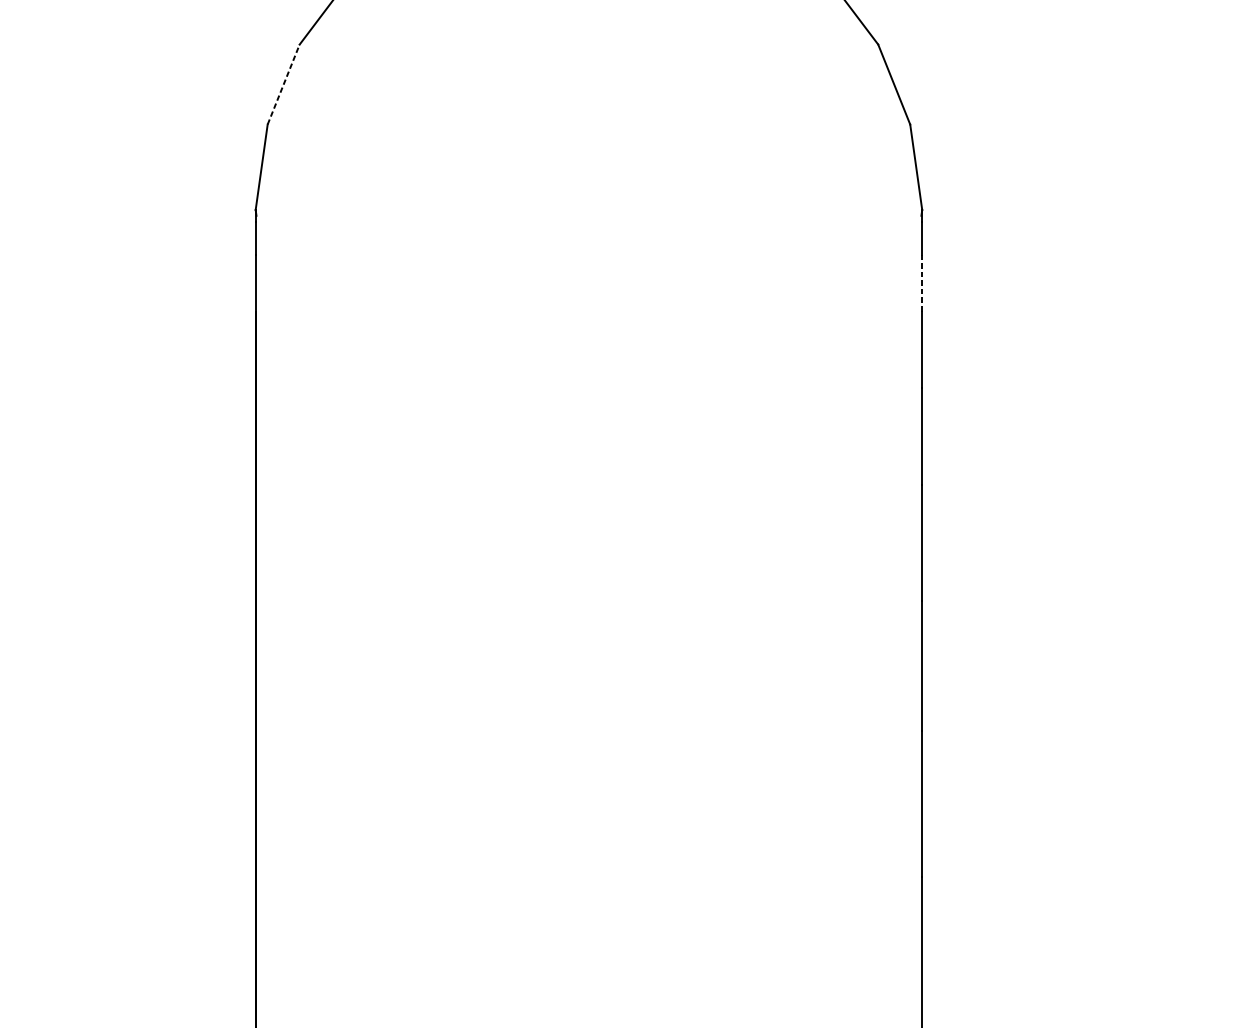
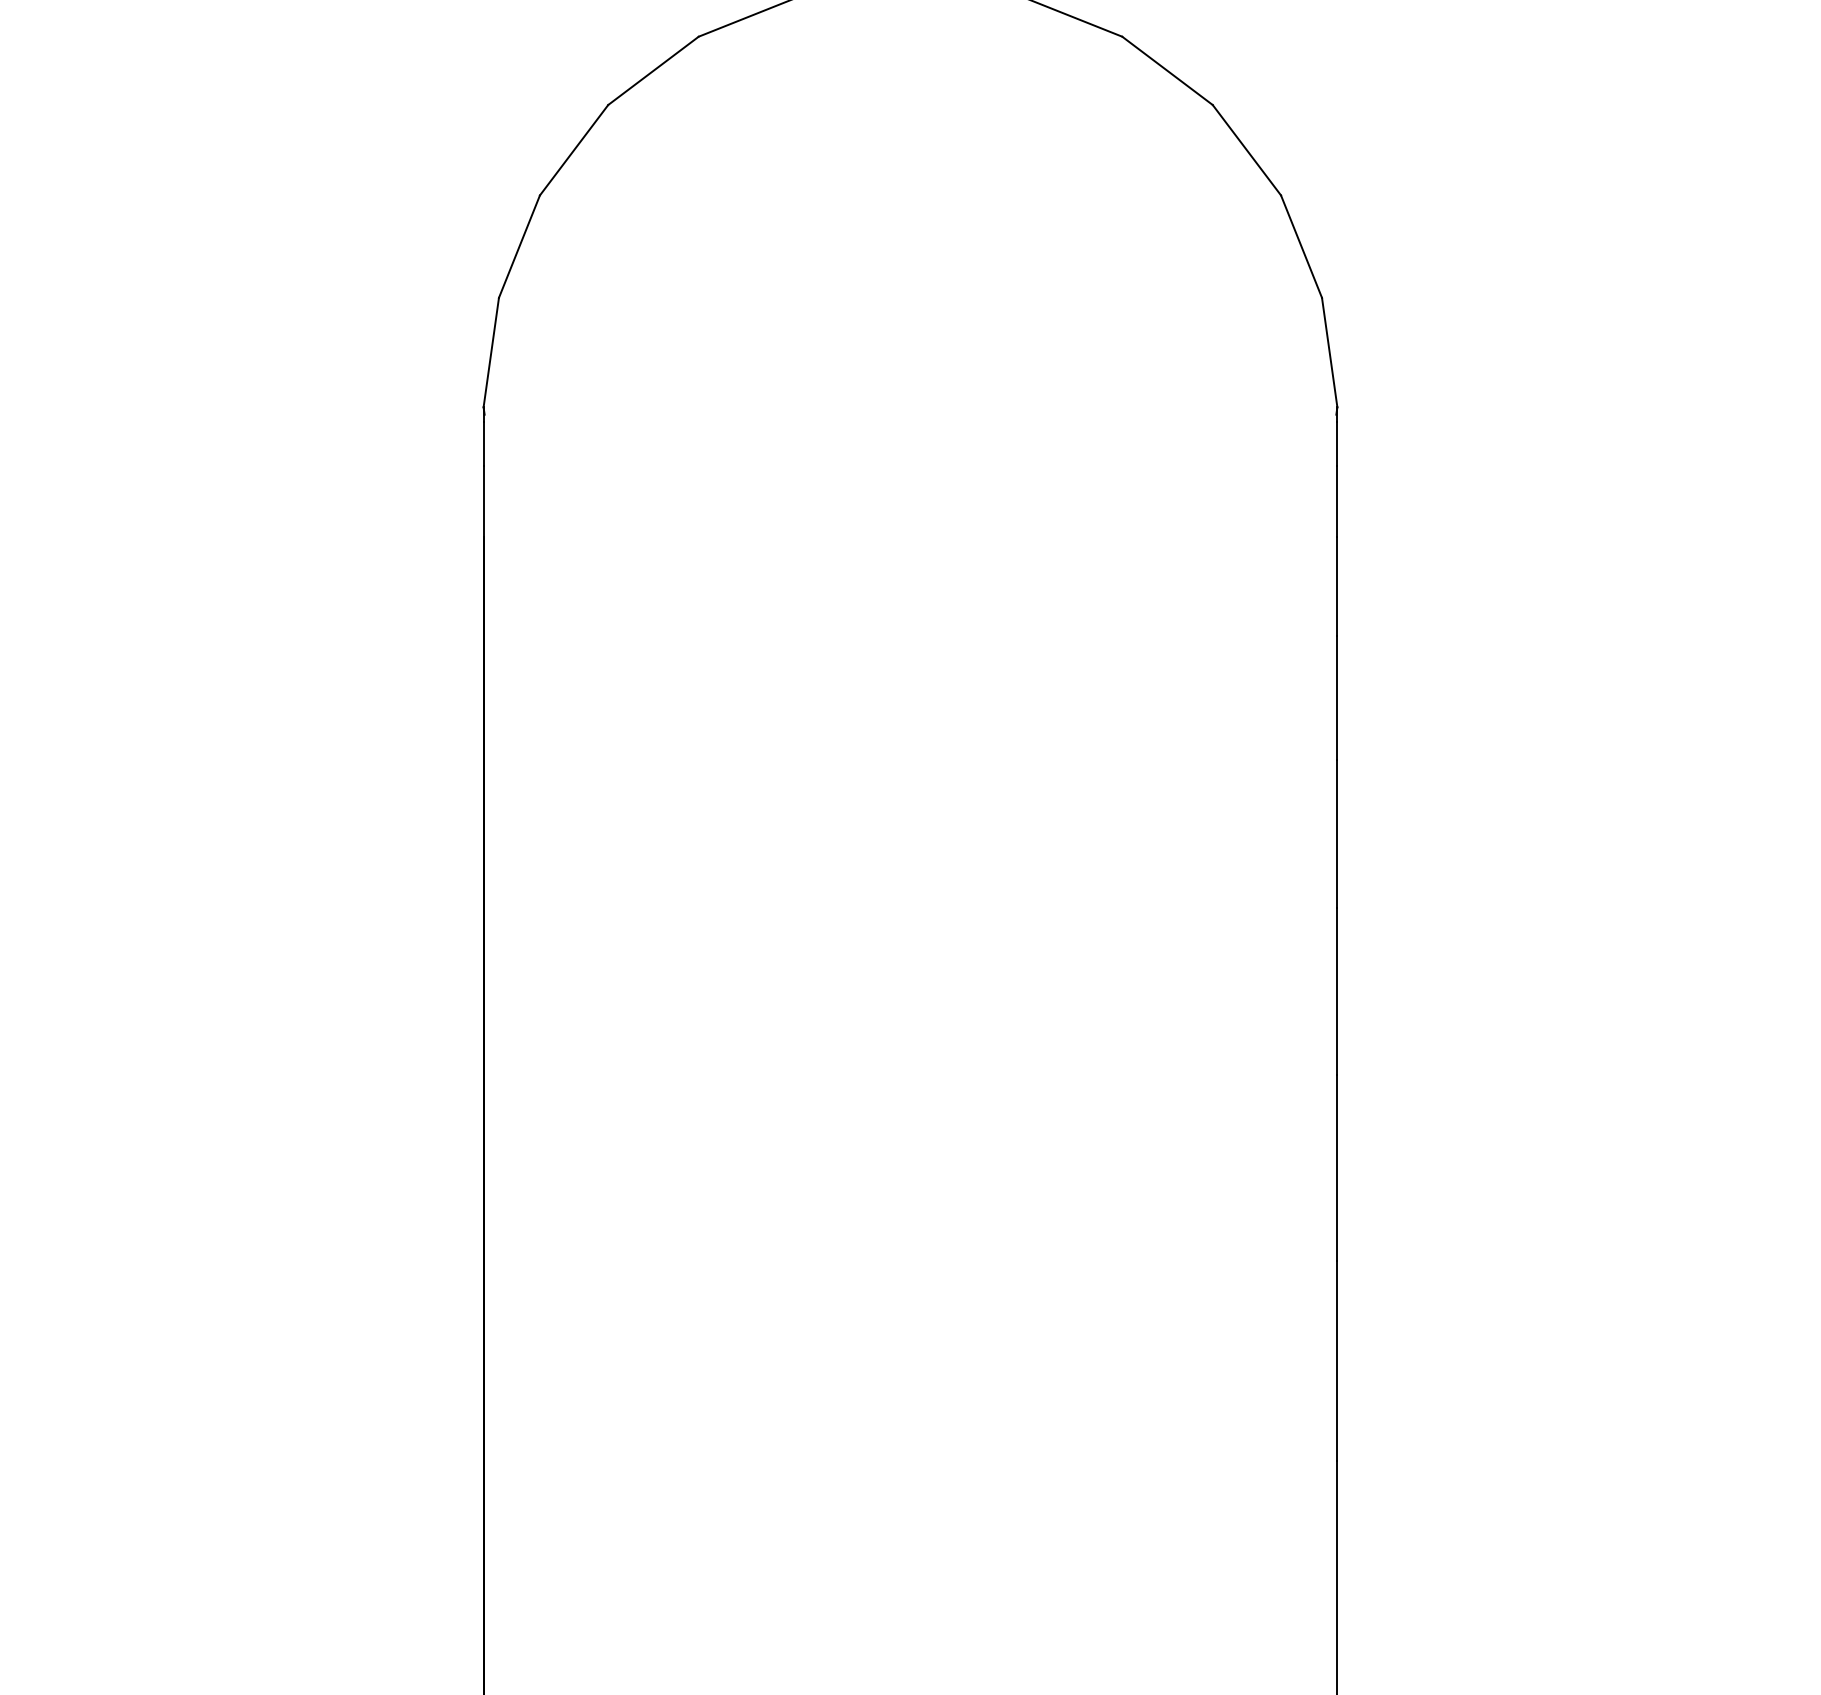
line: (283, 84) -> (519, 246), dashed -> solid
line: (922, 283) -> (1337, 501), dashed -> solid

